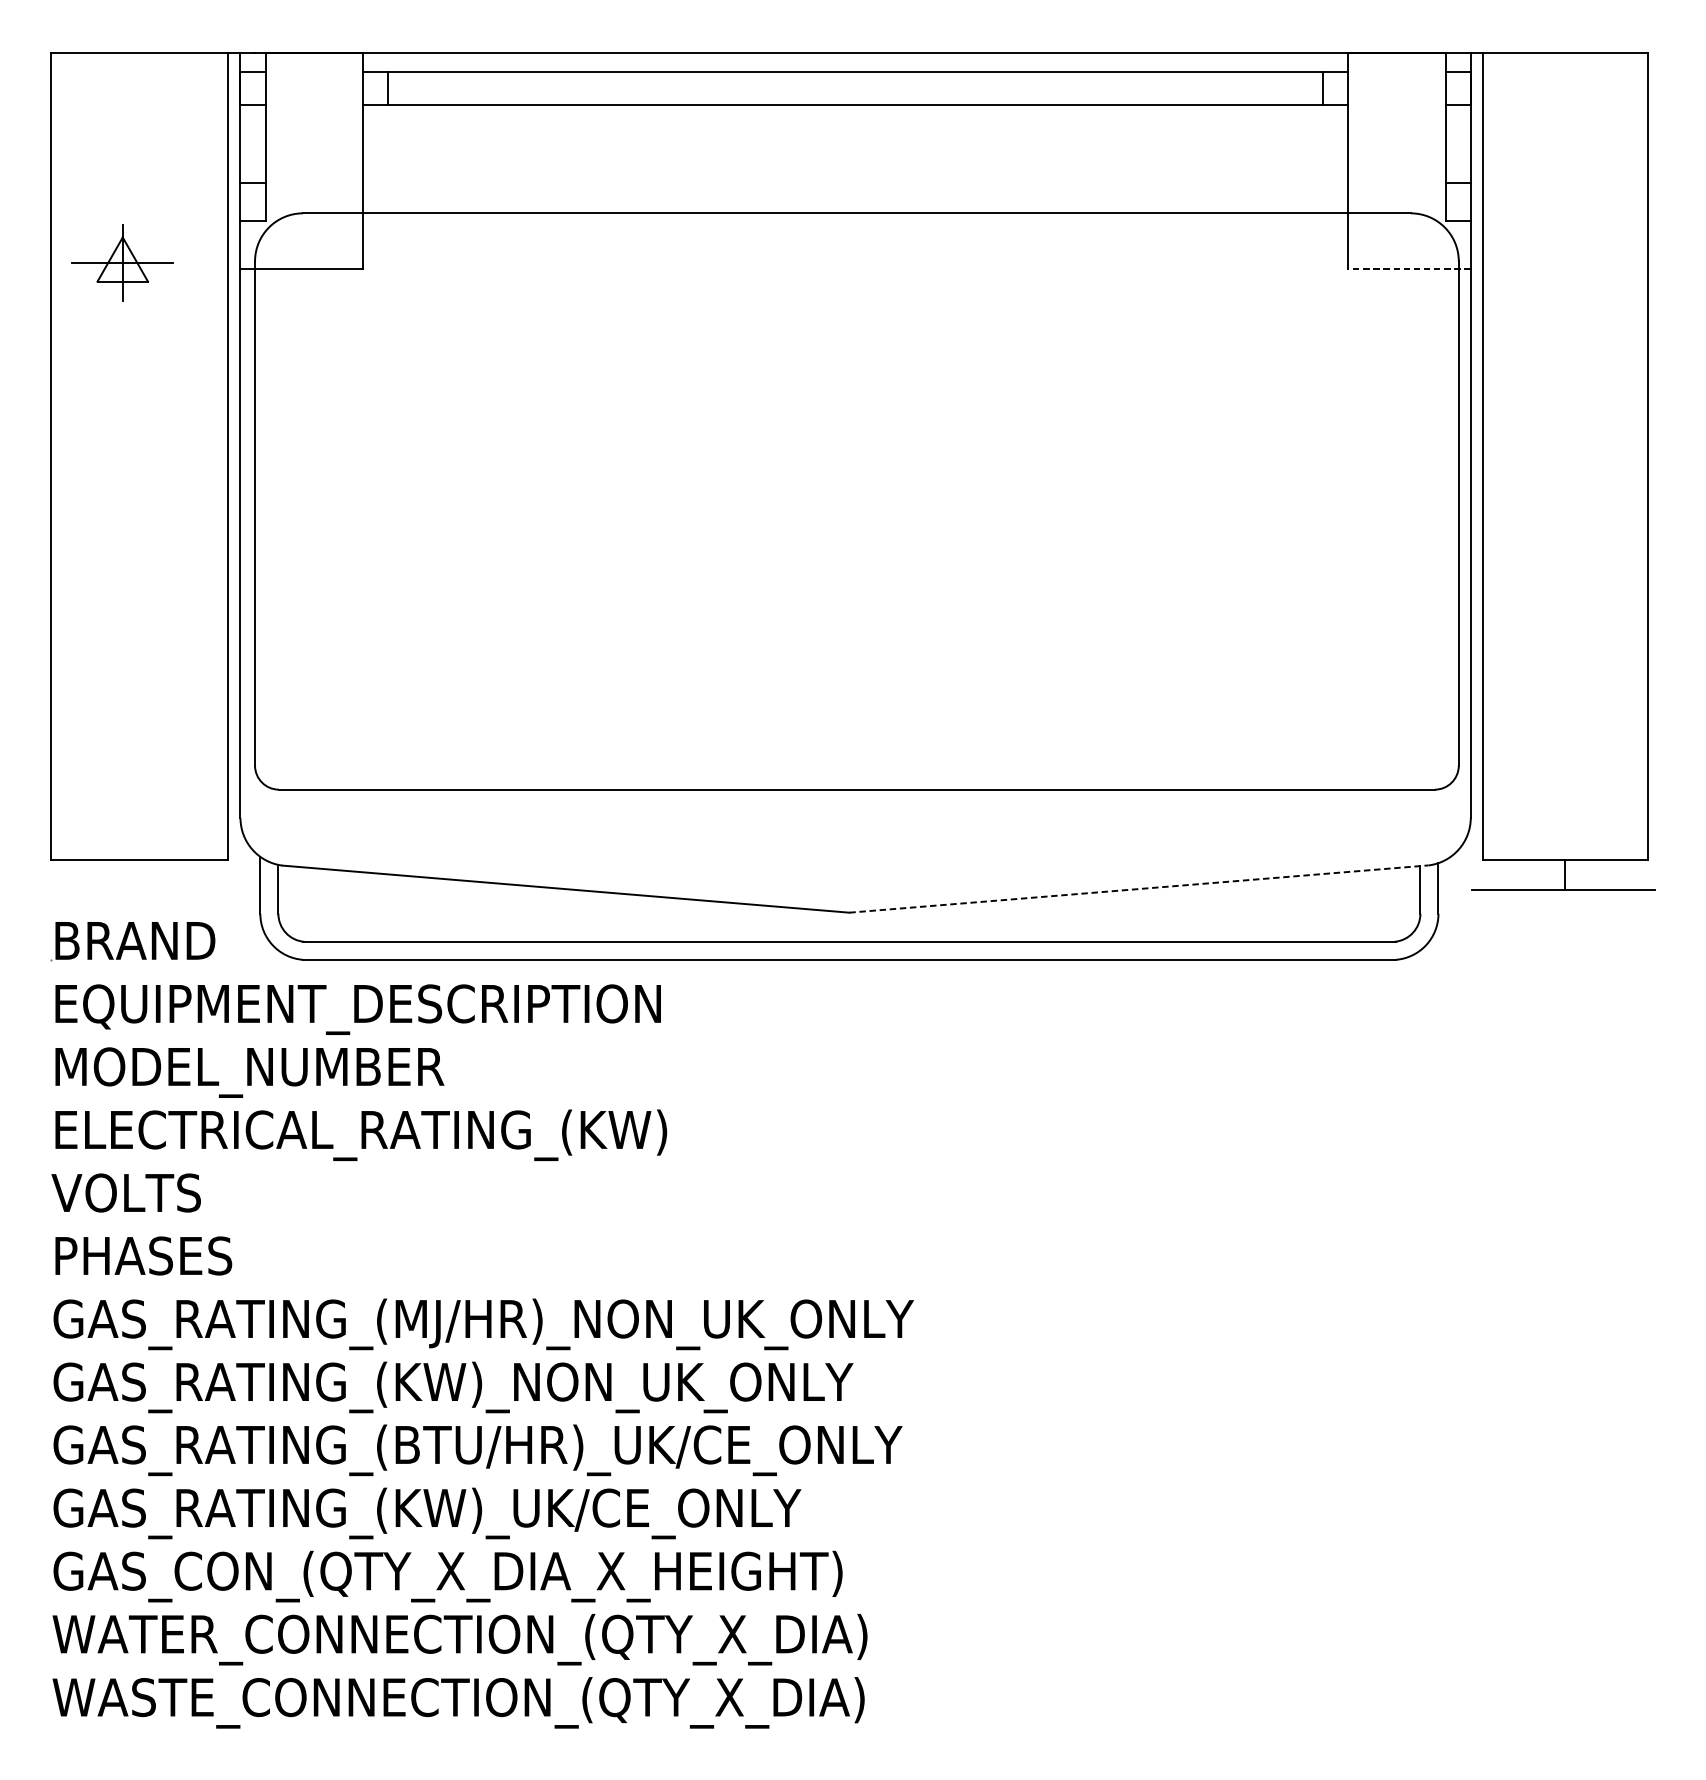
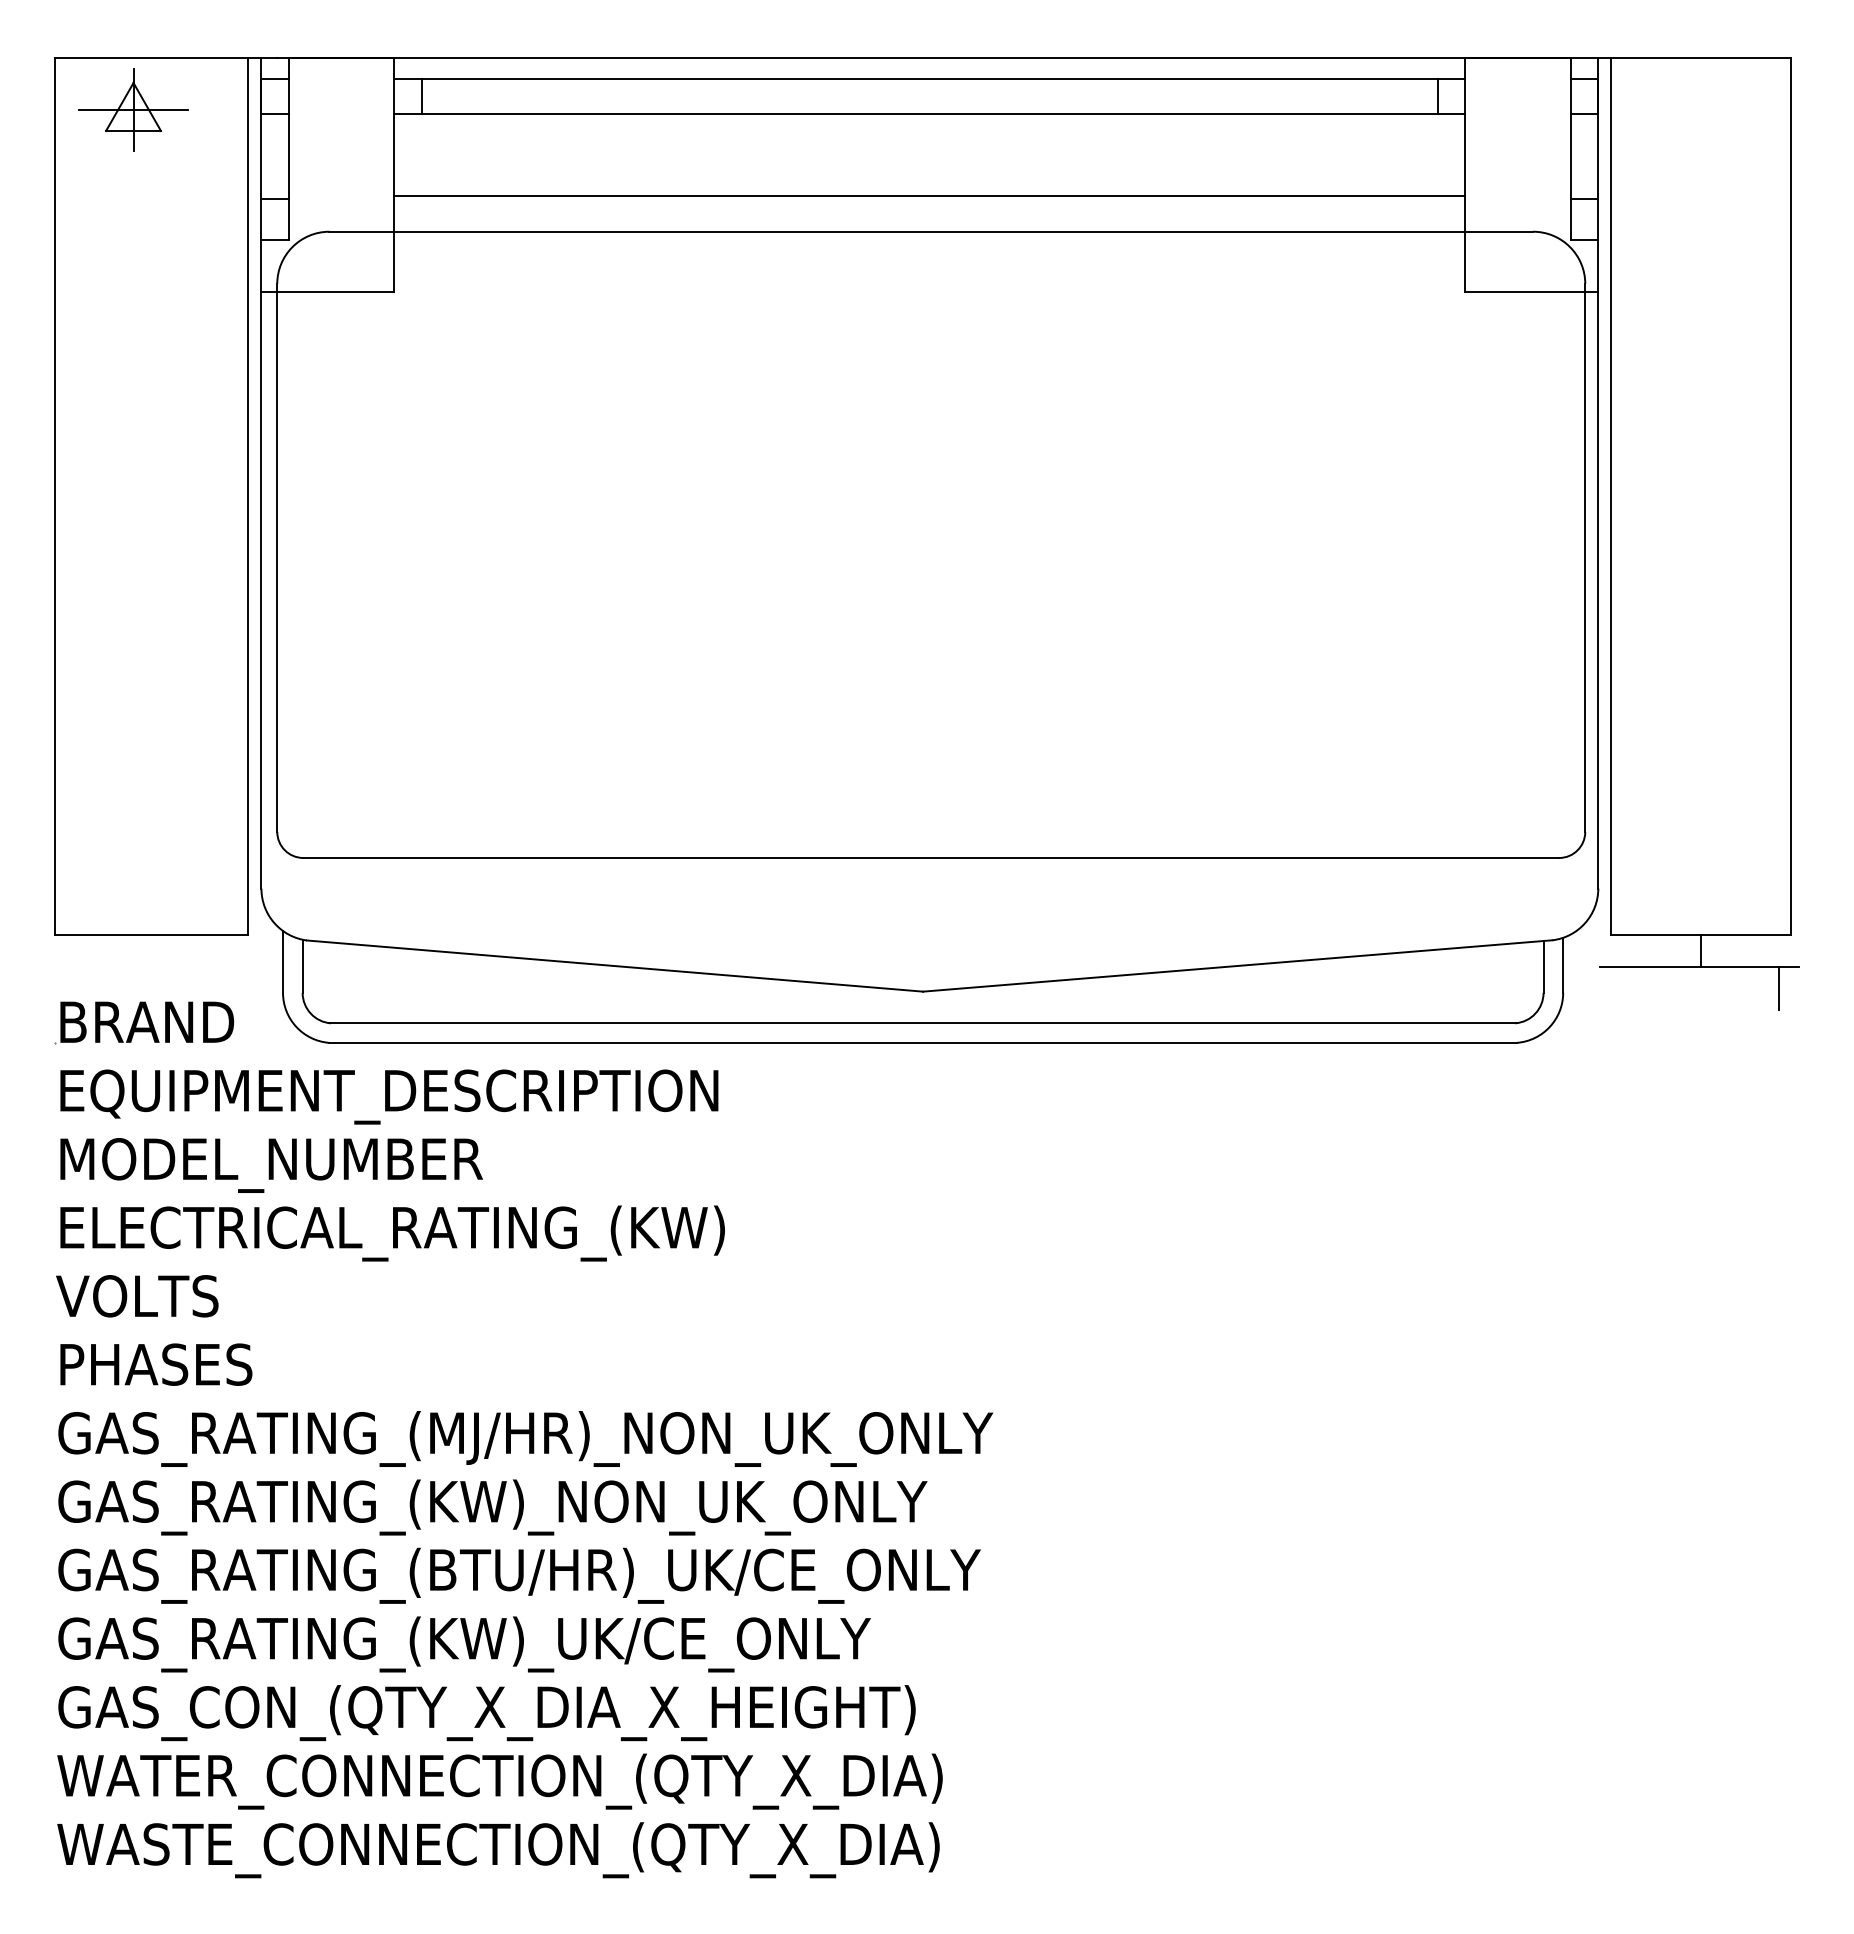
line: (855, 179) -> (929, 195), added
part: (122, 261) -> (133, 109), moved
line: (1409, 269) -> (1531, 292), dashed -> solid
line: (1138, 888) -> (1237, 965), dashed -> solid
line: (1637, 909) -> (1779, 988), added

